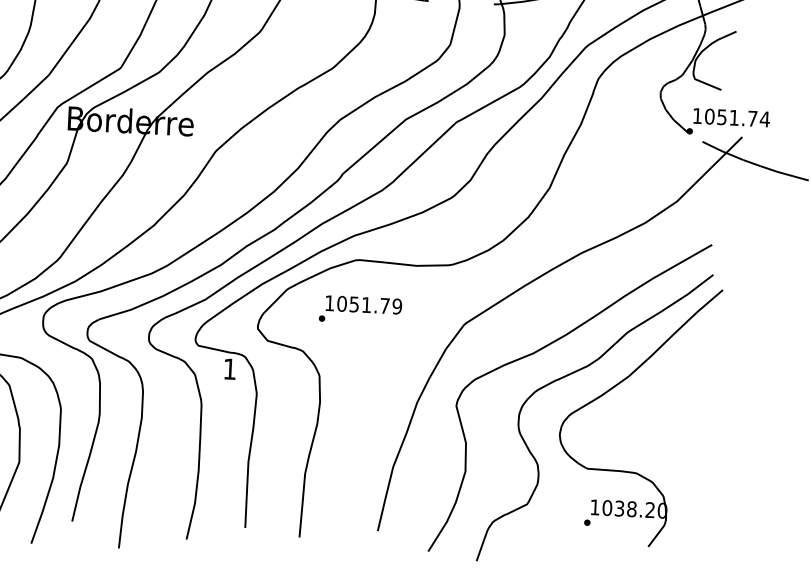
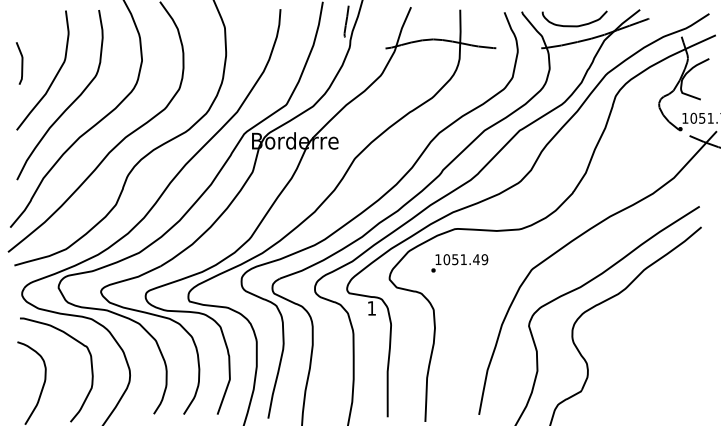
text: (385, 305) -> (476, 259), 1051.79 -> 1051.49
part: (619, 385) -> (640, 306), removed

